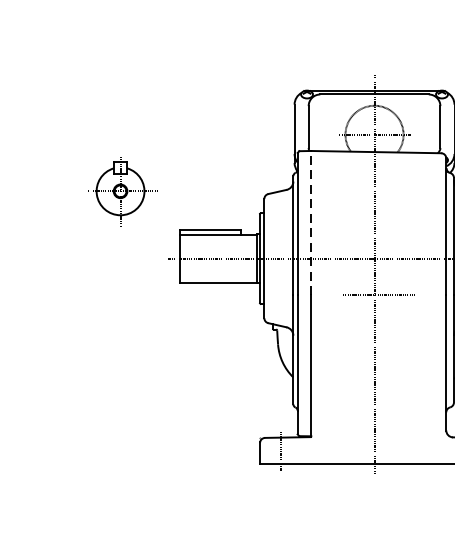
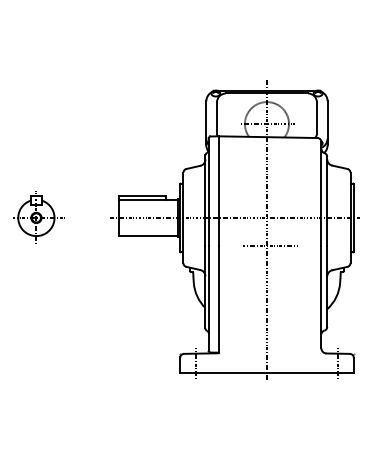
part: (123, 190) -> (38, 217), moved
line: (311, 223) -> (219, 191), dashed -> solid

